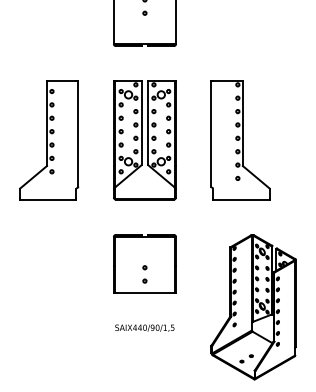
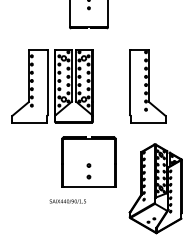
part: (144, 140) -> (73, 86), moved
part: (144, 262) -> (88, 161), size x1.4
text: (144, 327) -> (67, 201), moved

